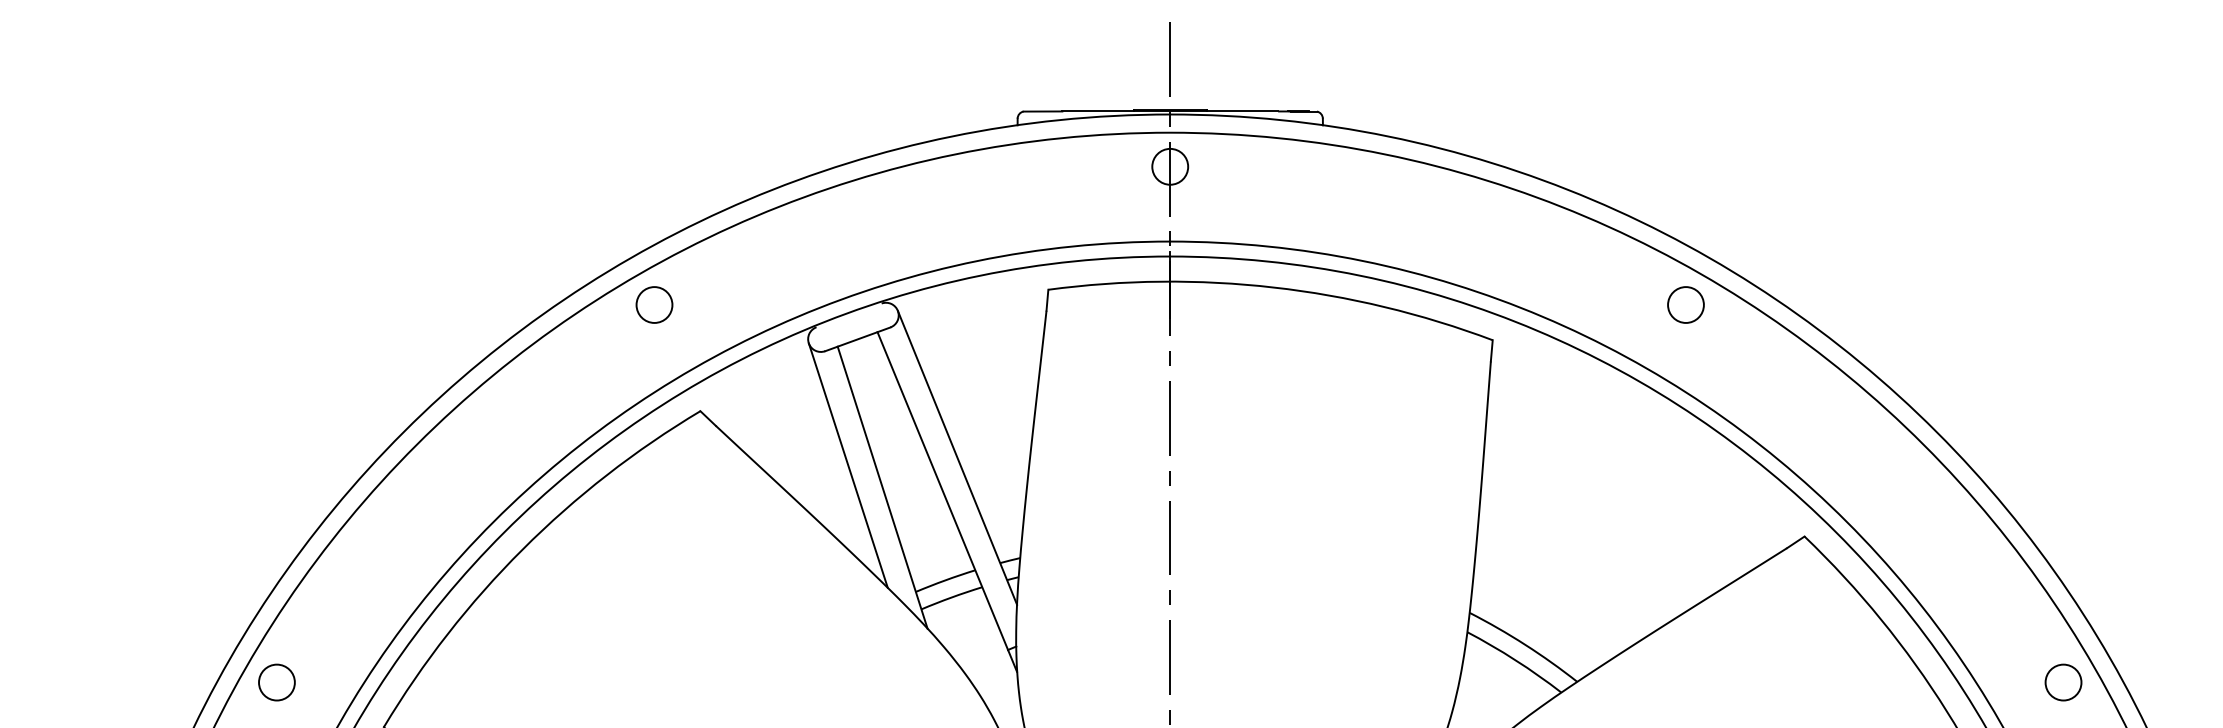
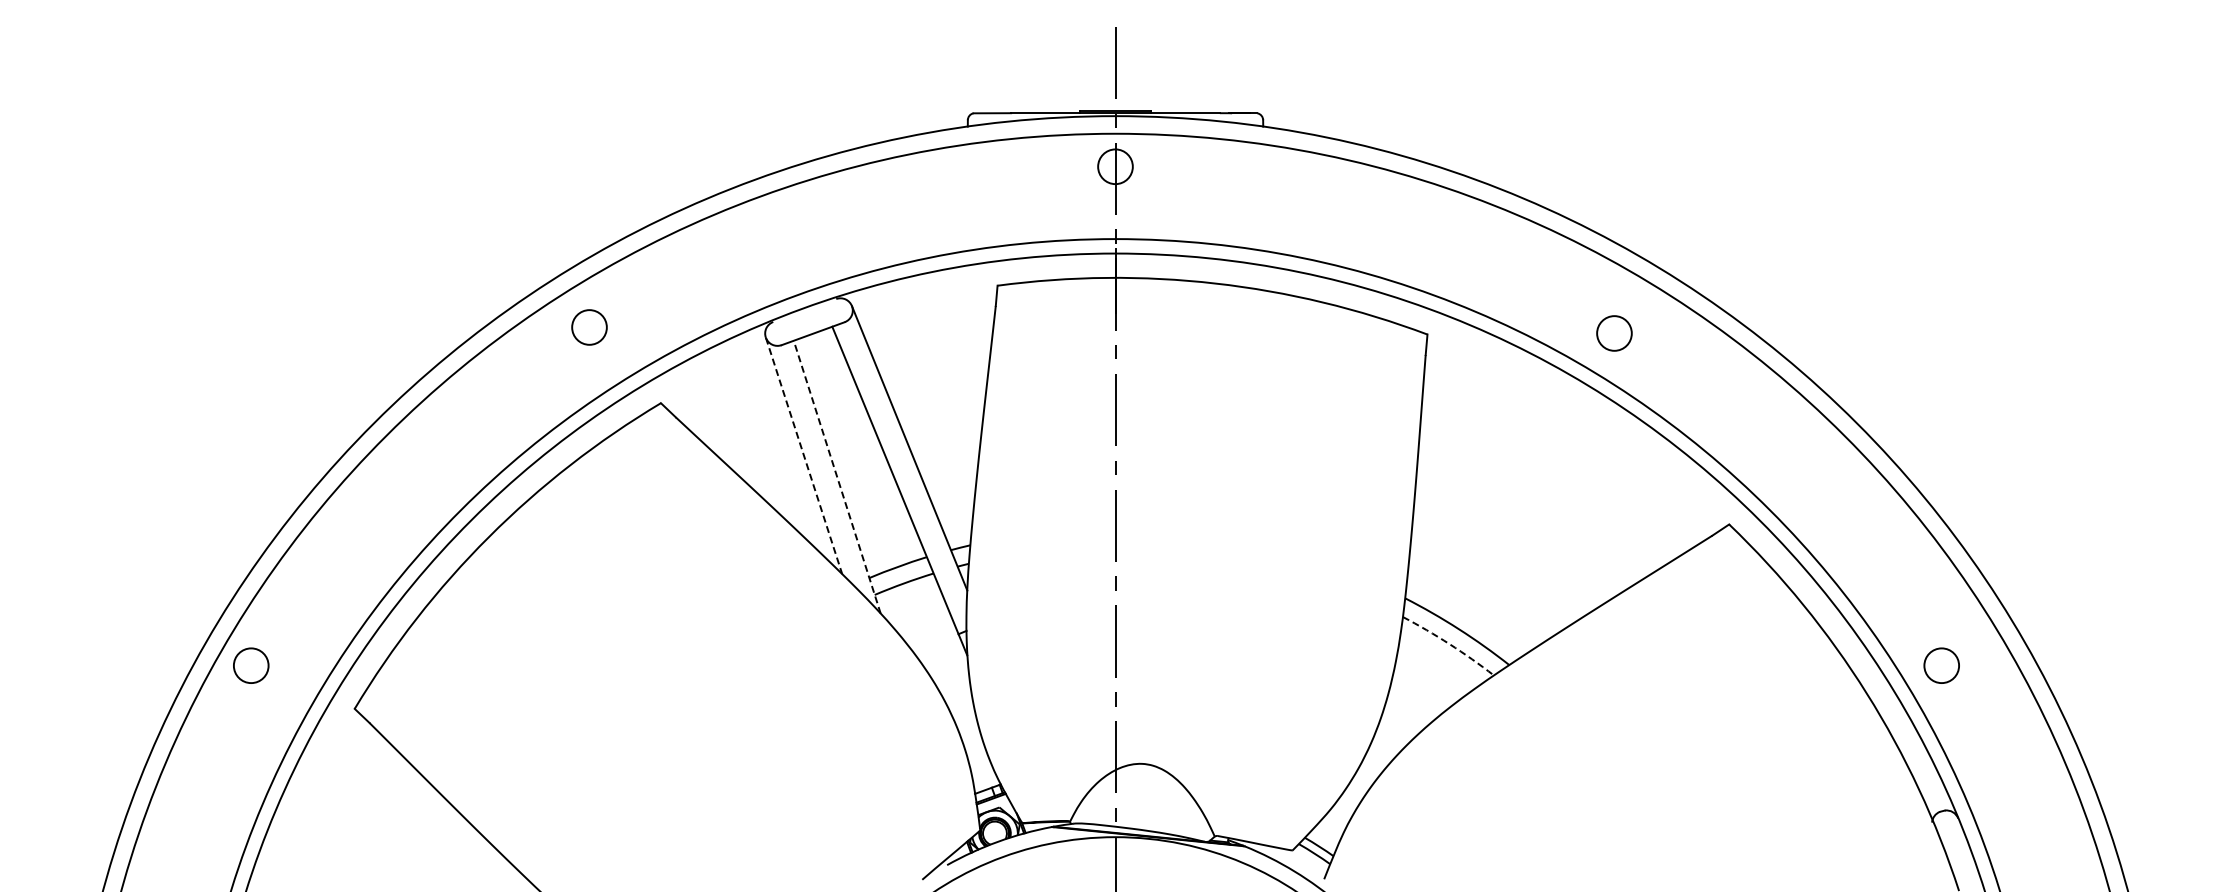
circle: (654, 305) -> (589, 327), moved
circle: (1686, 305) -> (1614, 333), moved
line: (848, 466) -> (804, 456), solid -> dashed
line: (882, 486) -> (837, 476), solid -> dashed
arc: (1515, 660) -> (1449, 644), solid -> dashed
circle: (2063, 682) -> (1941, 665), moved

